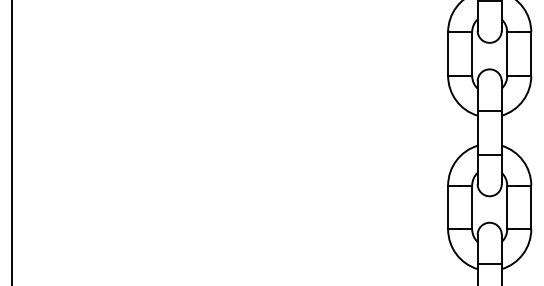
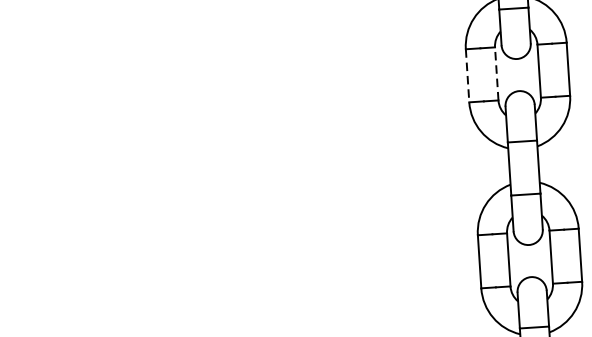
line: (448, 54) -> (468, 76), solid -> dashed
line: (472, 54) -> (497, 74), solid -> dashed

